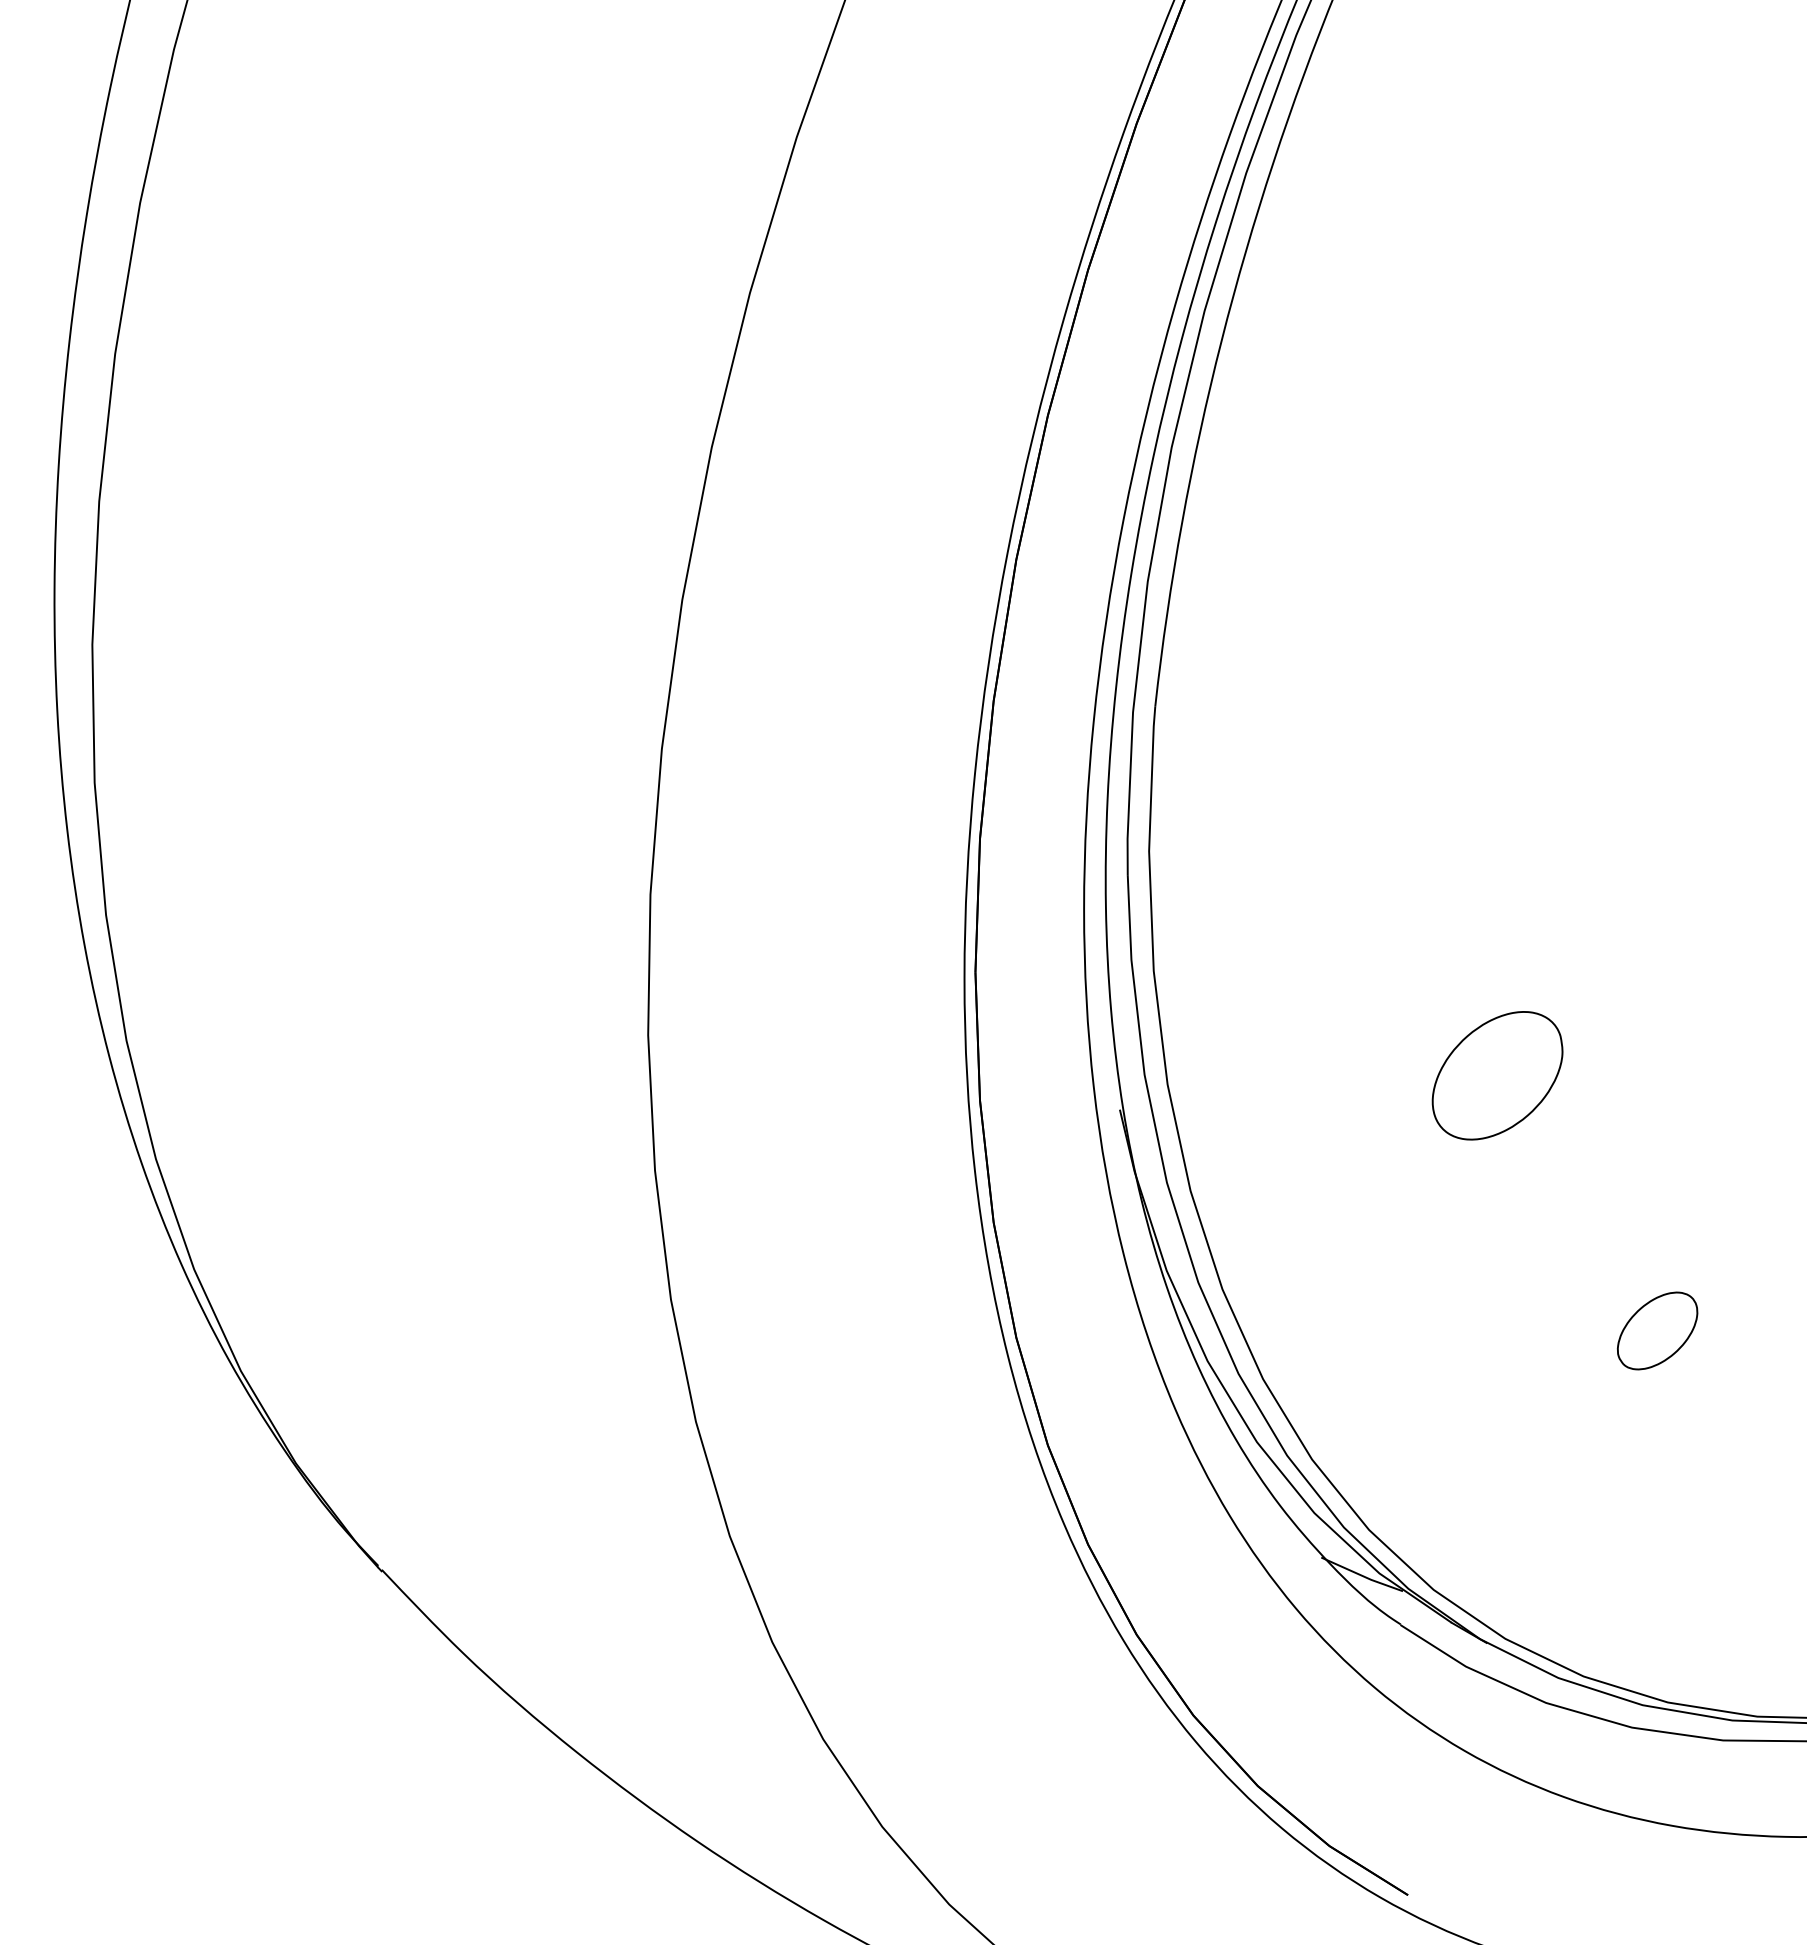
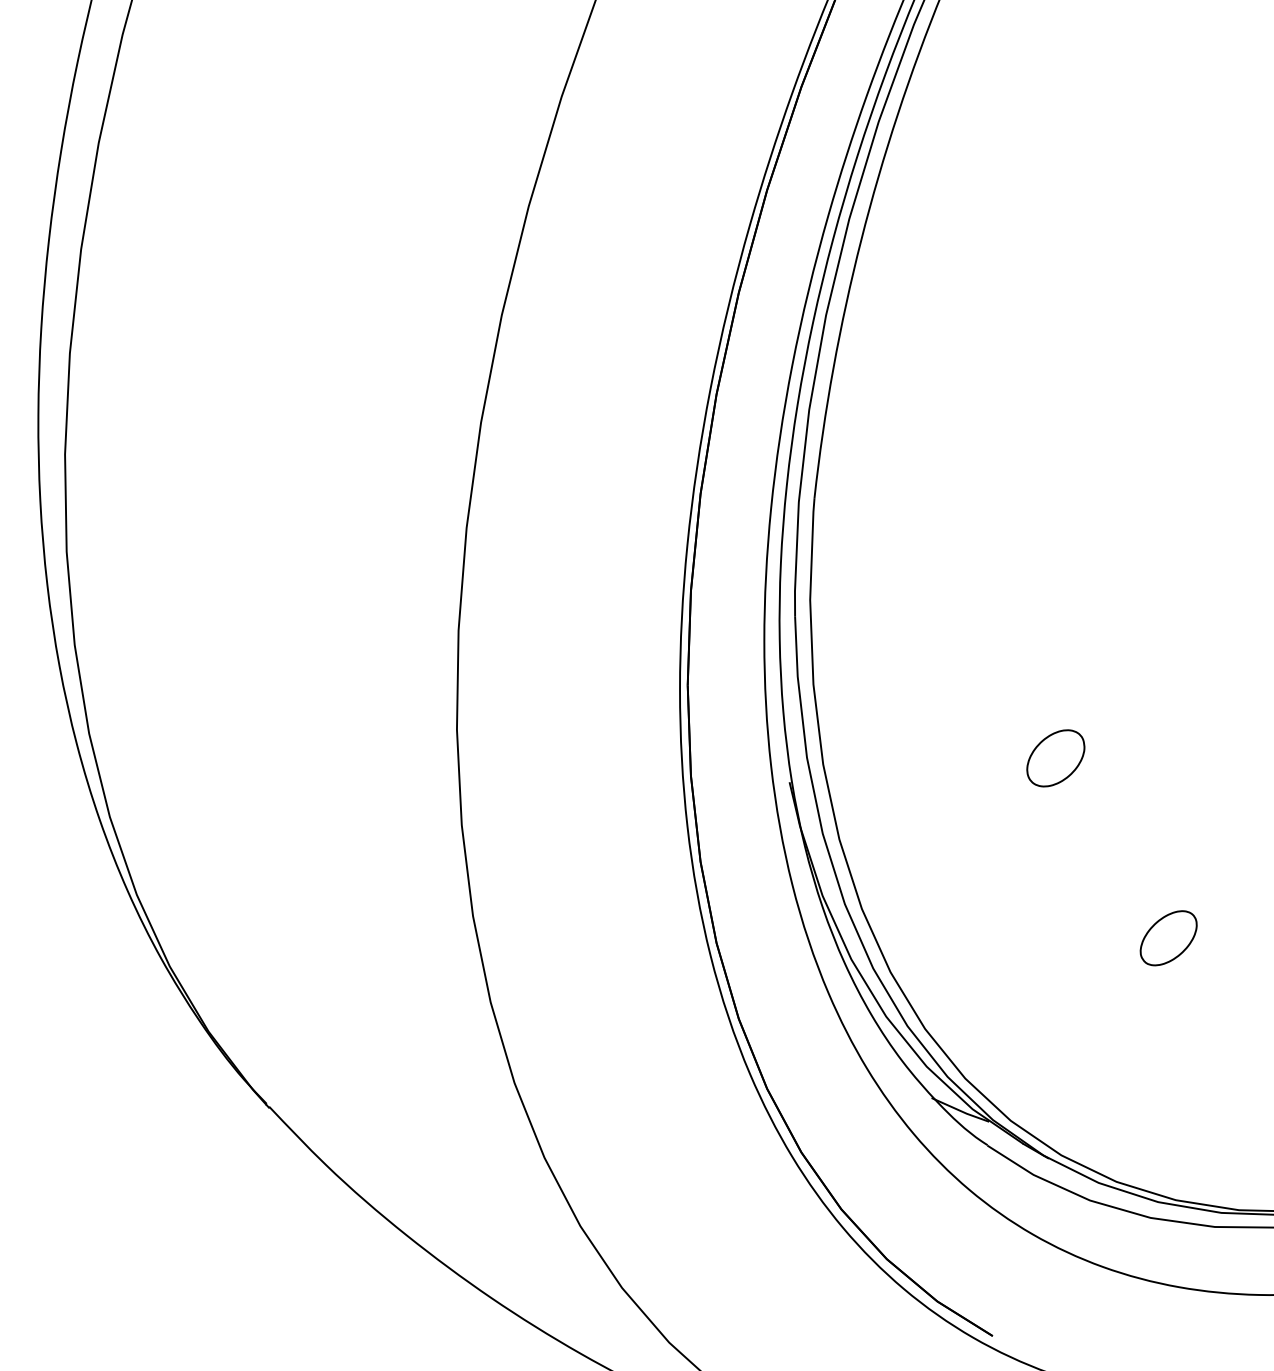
part: (1497, 1075) -> (1055, 758), size x0.62

